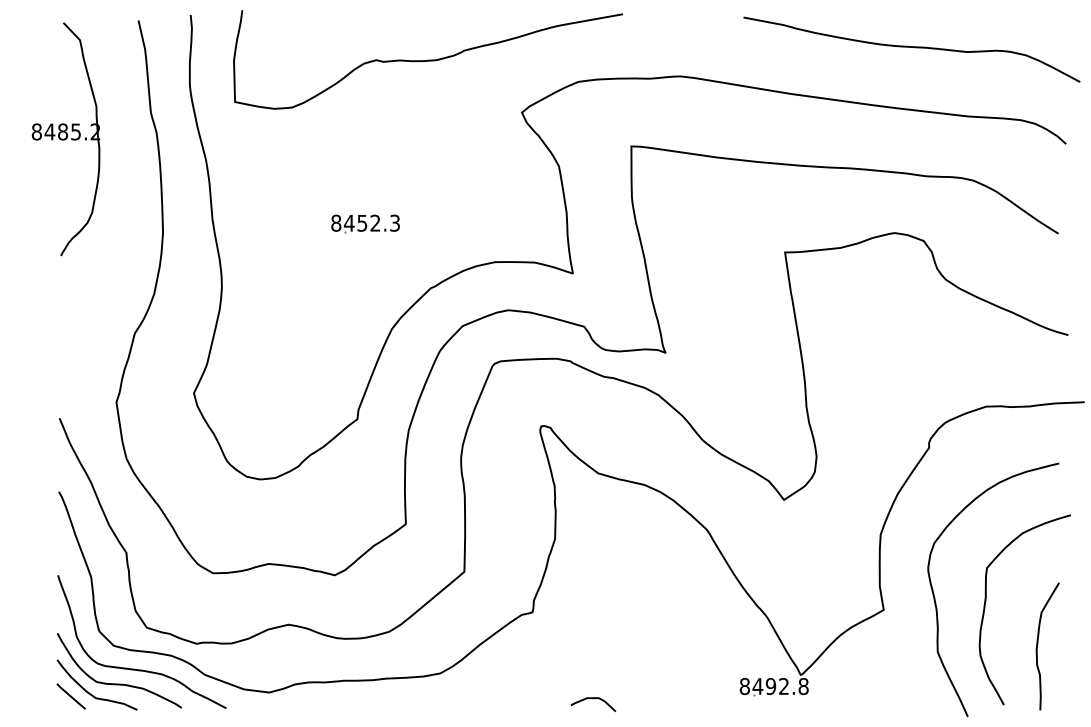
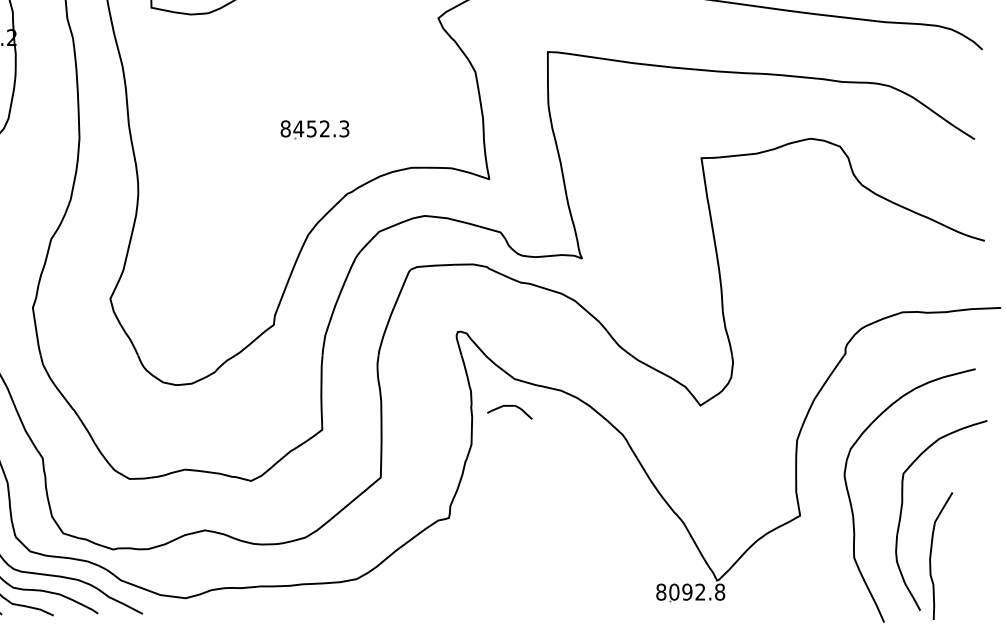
part: (365, 223) -> (314, 129), moved
curve: (1038, 644) -> (931, 554), moved
text: (757, 686) -> (673, 592), 8492.8 -> 8092.8
curve: (593, 699) -> (509, 407), moved

